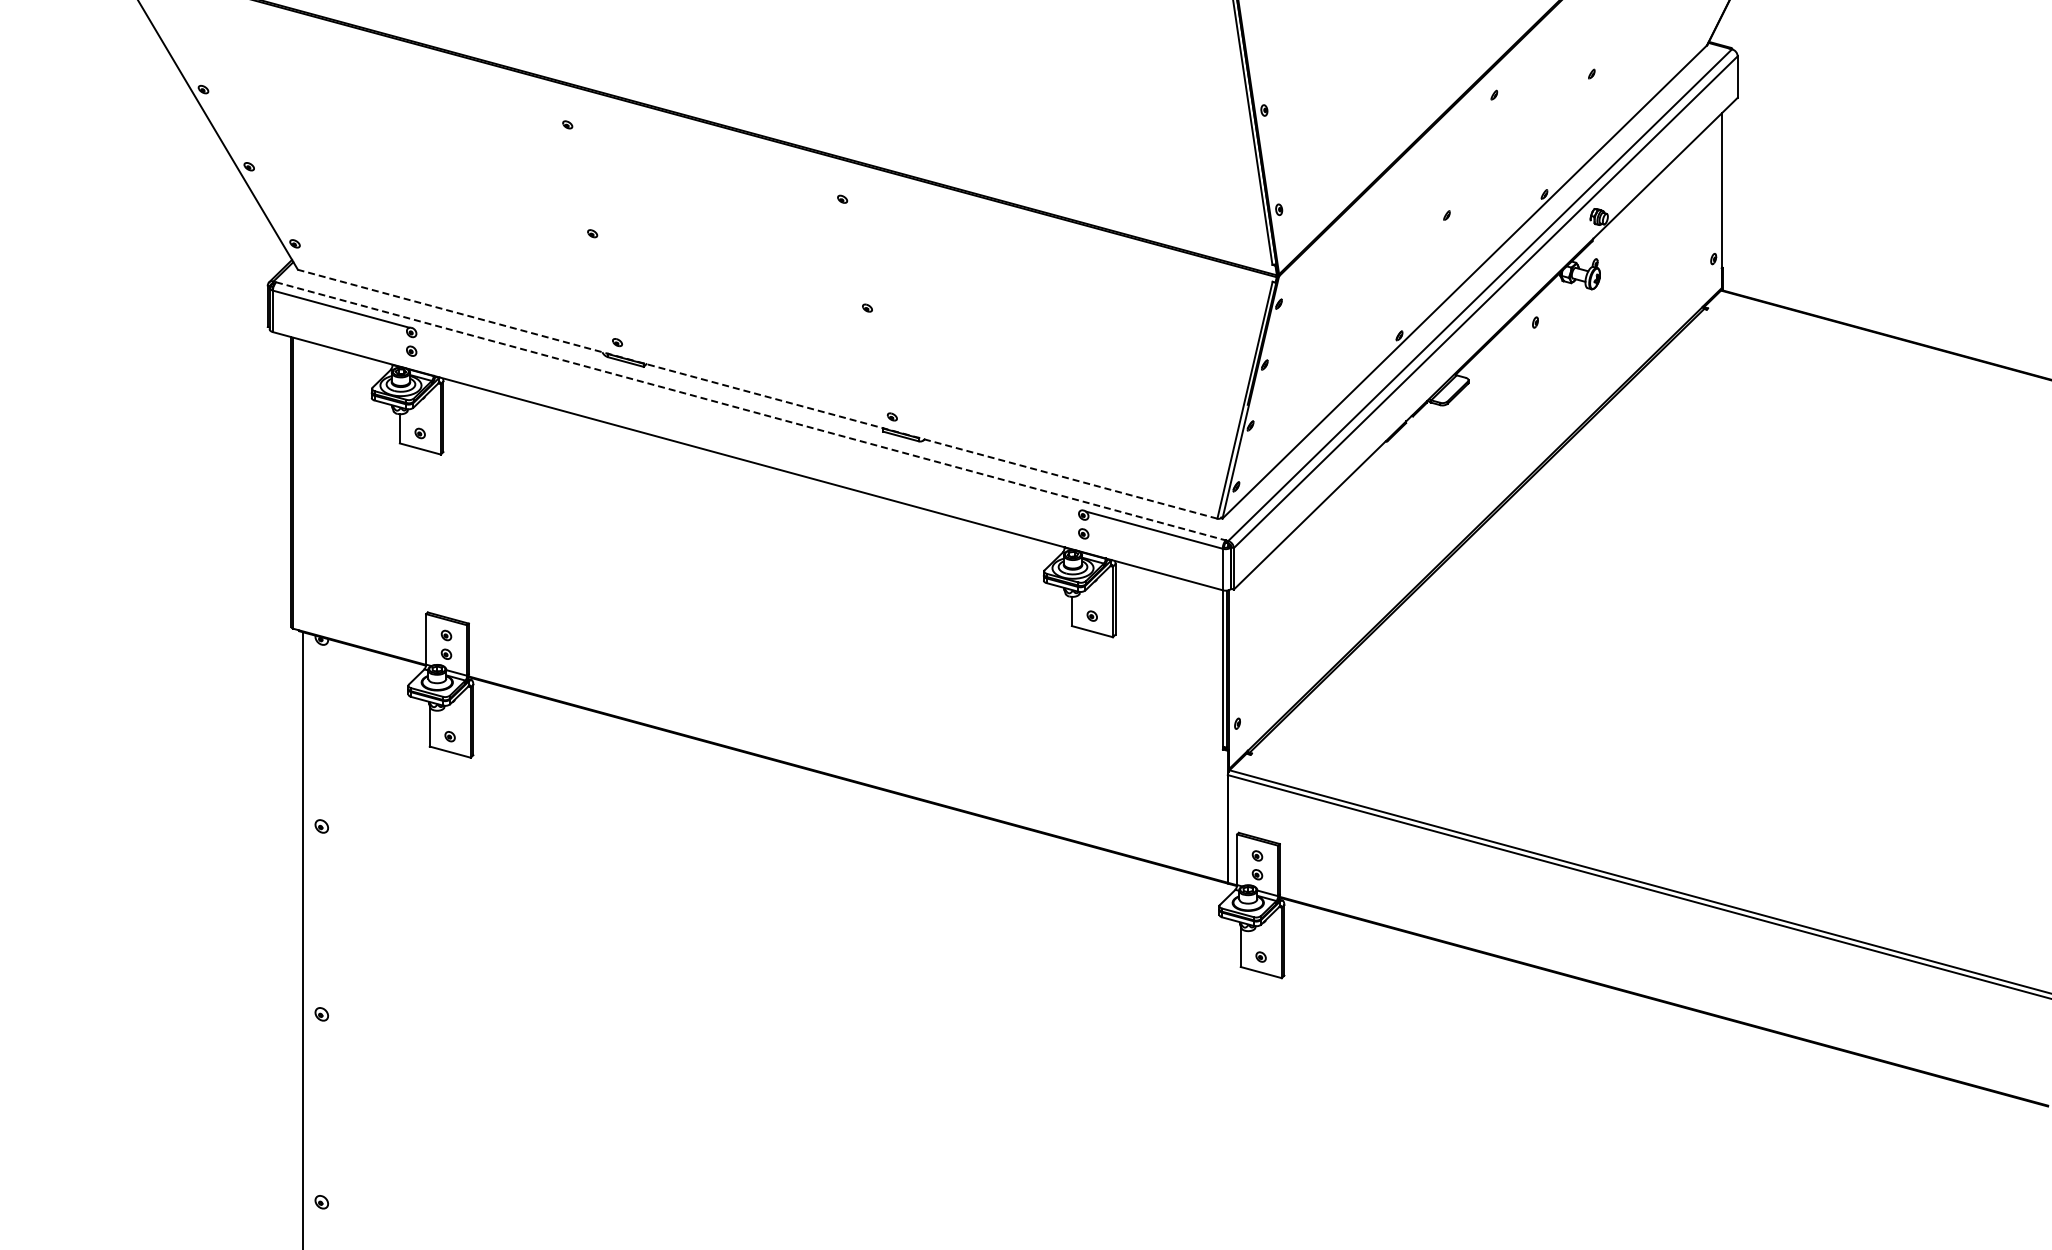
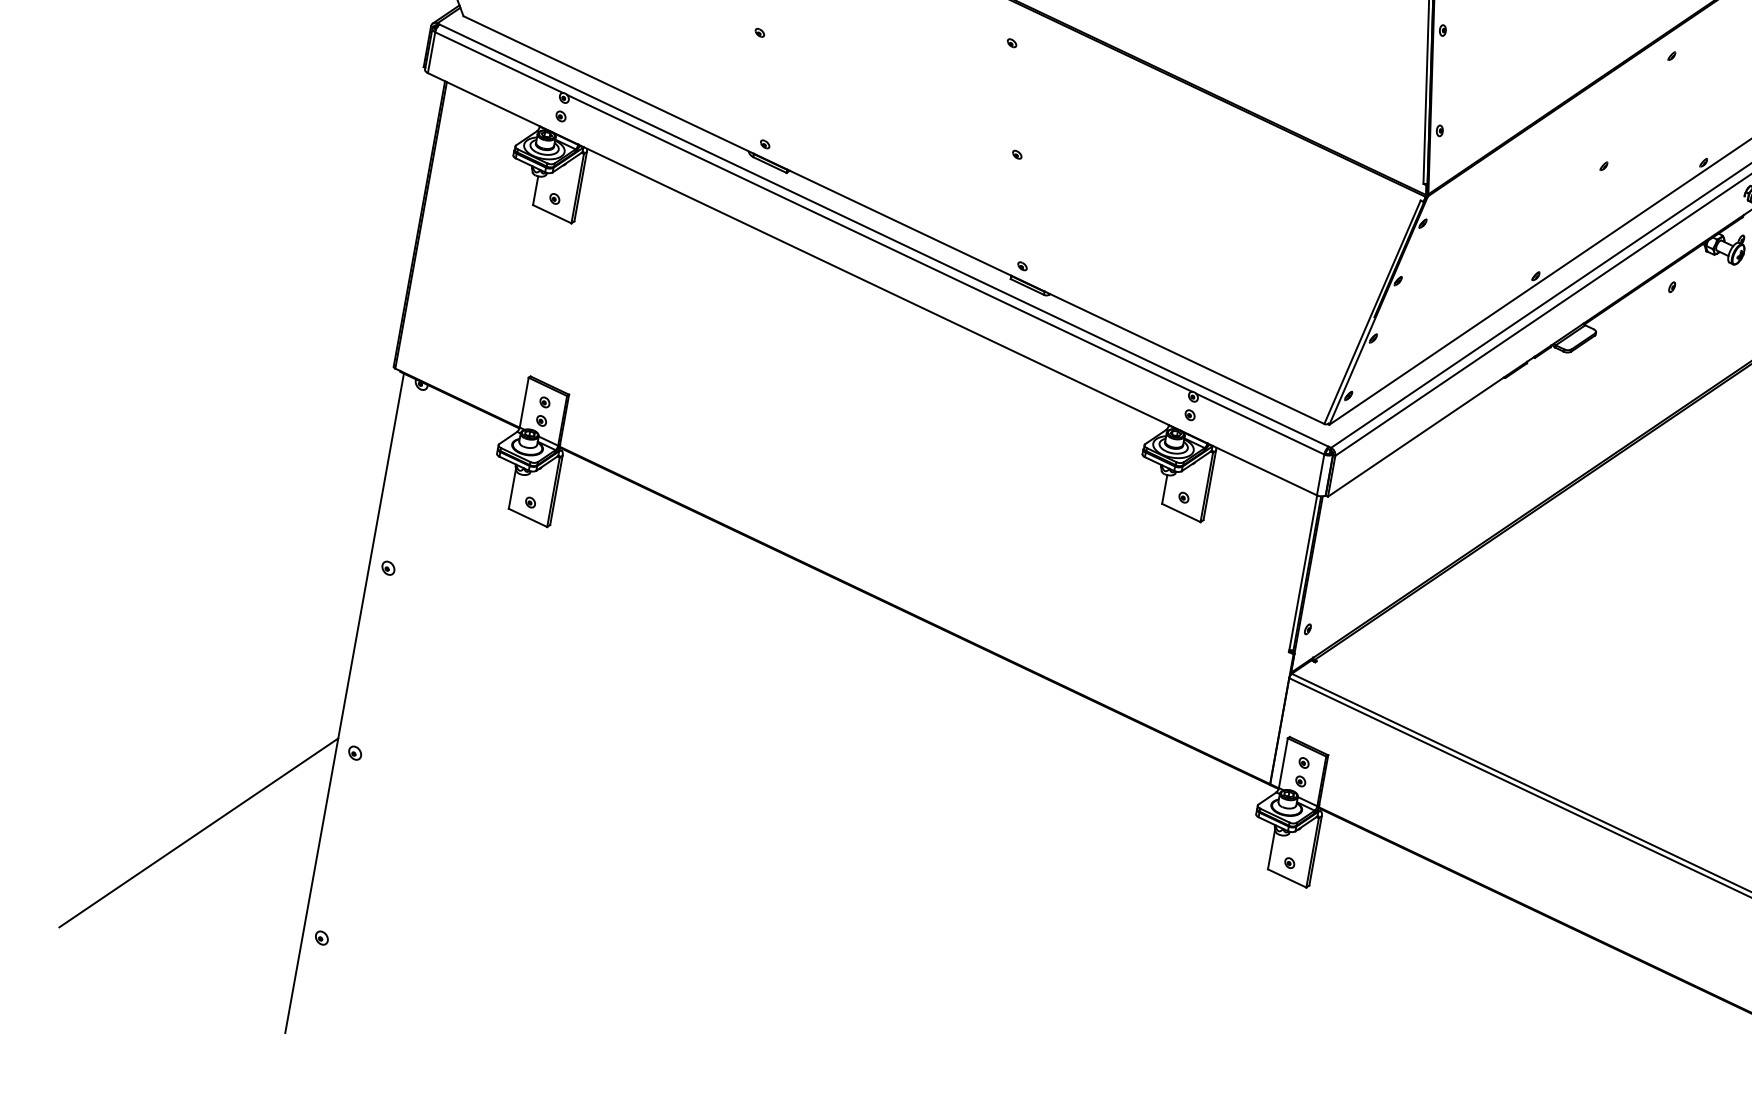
line: (757, 394) -> (893, 220), dashed -> solid
line: (751, 411) -> (884, 235), dashed -> solid
line: (747, 419) -> (879, 243), added
line: (181, 1120) -> (198, 832), added

